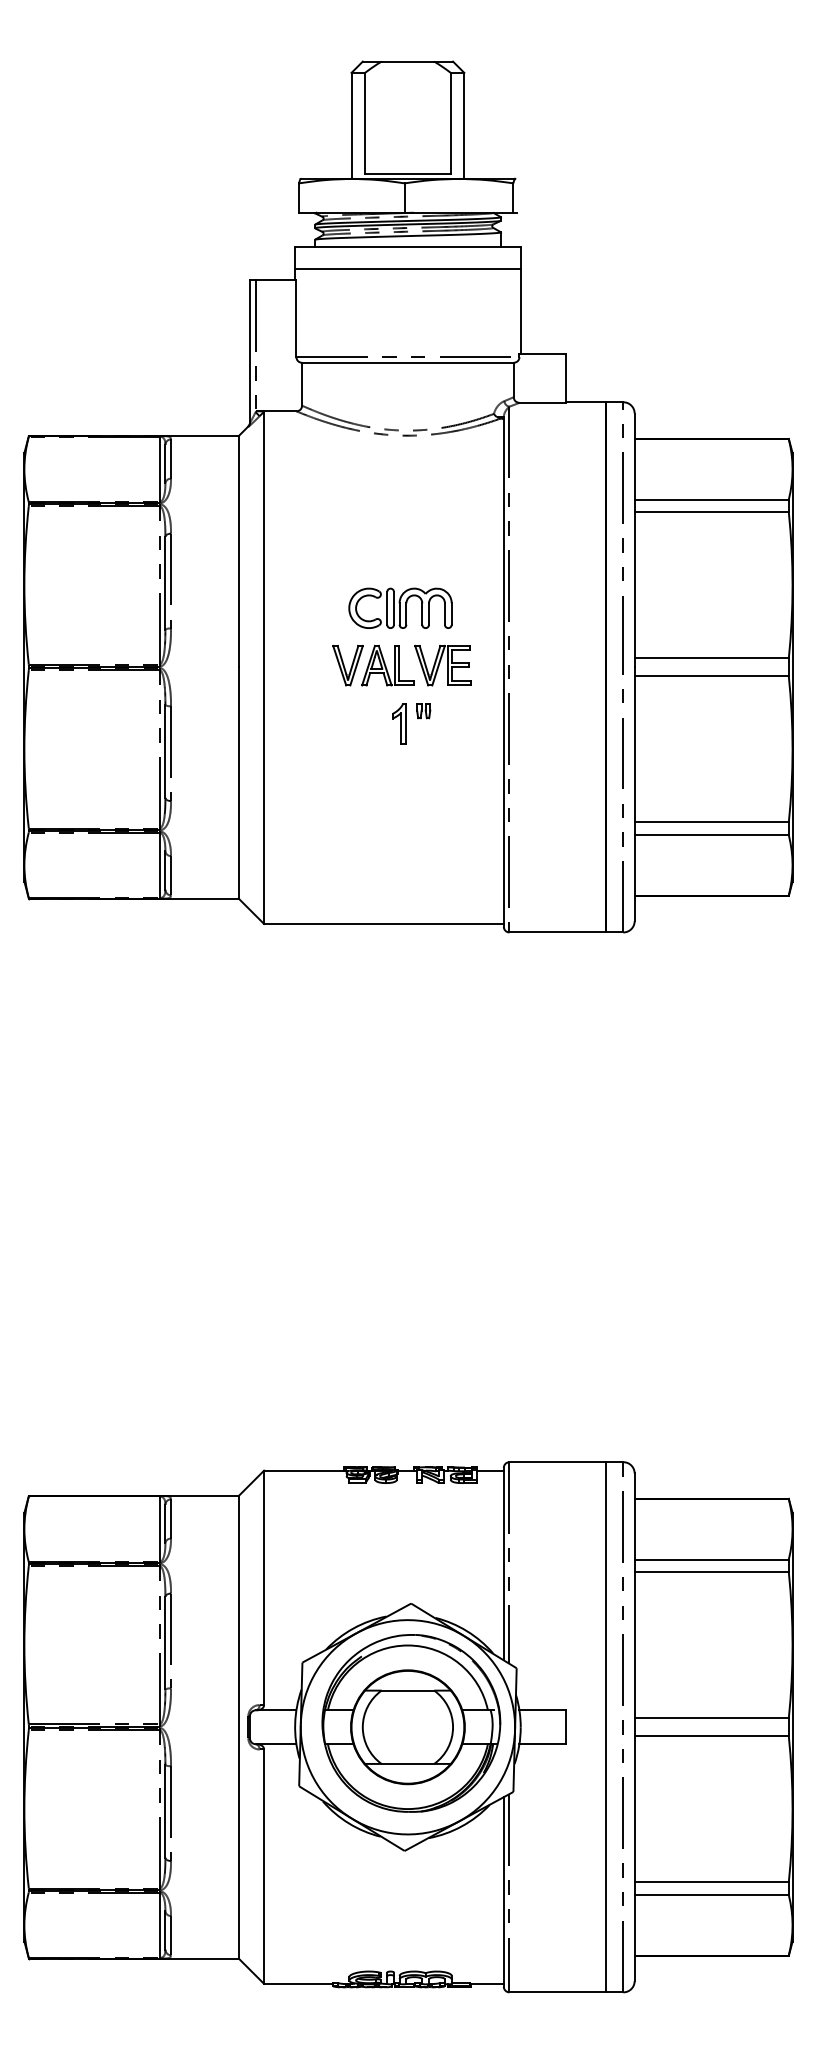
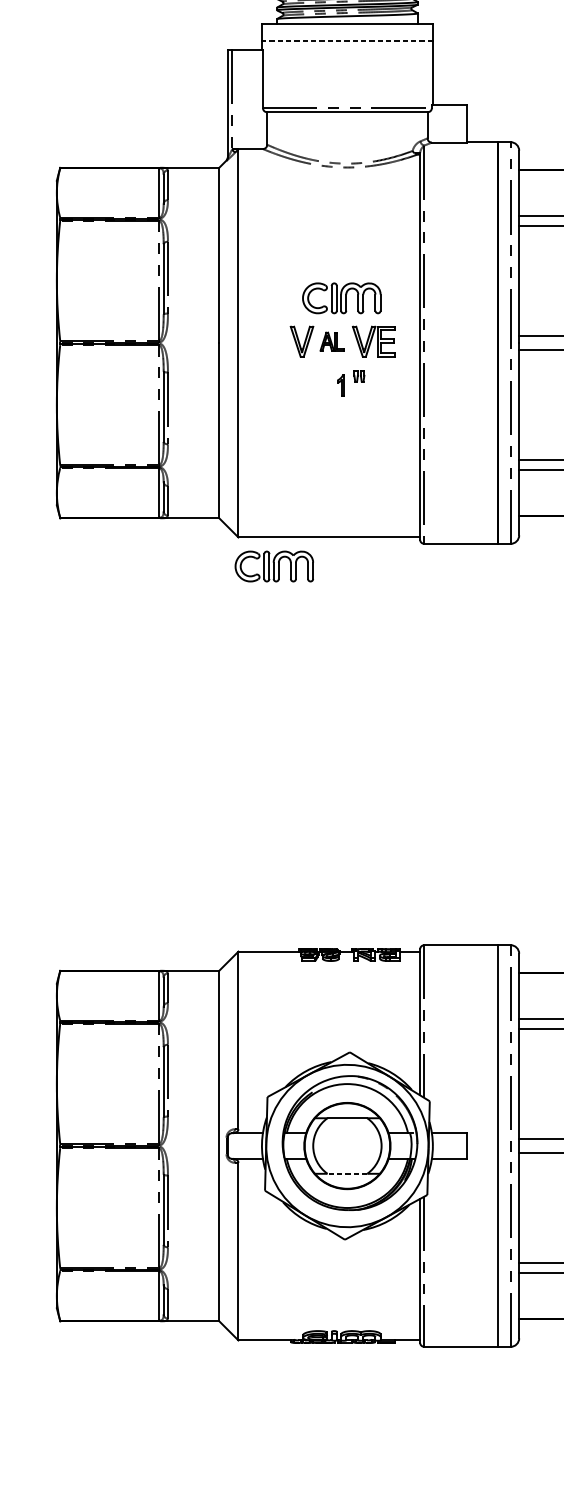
line: (407, 269) -> (347, 41), solid -> dashed
part: (387, 665) -> (331, 341), size x0.6
part: (399, 723) -> (341, 385), size x0.7
part: (311, 961) -> (274, 565), added
line: (407, 1763) -> (347, 1173), solid -> dashed

